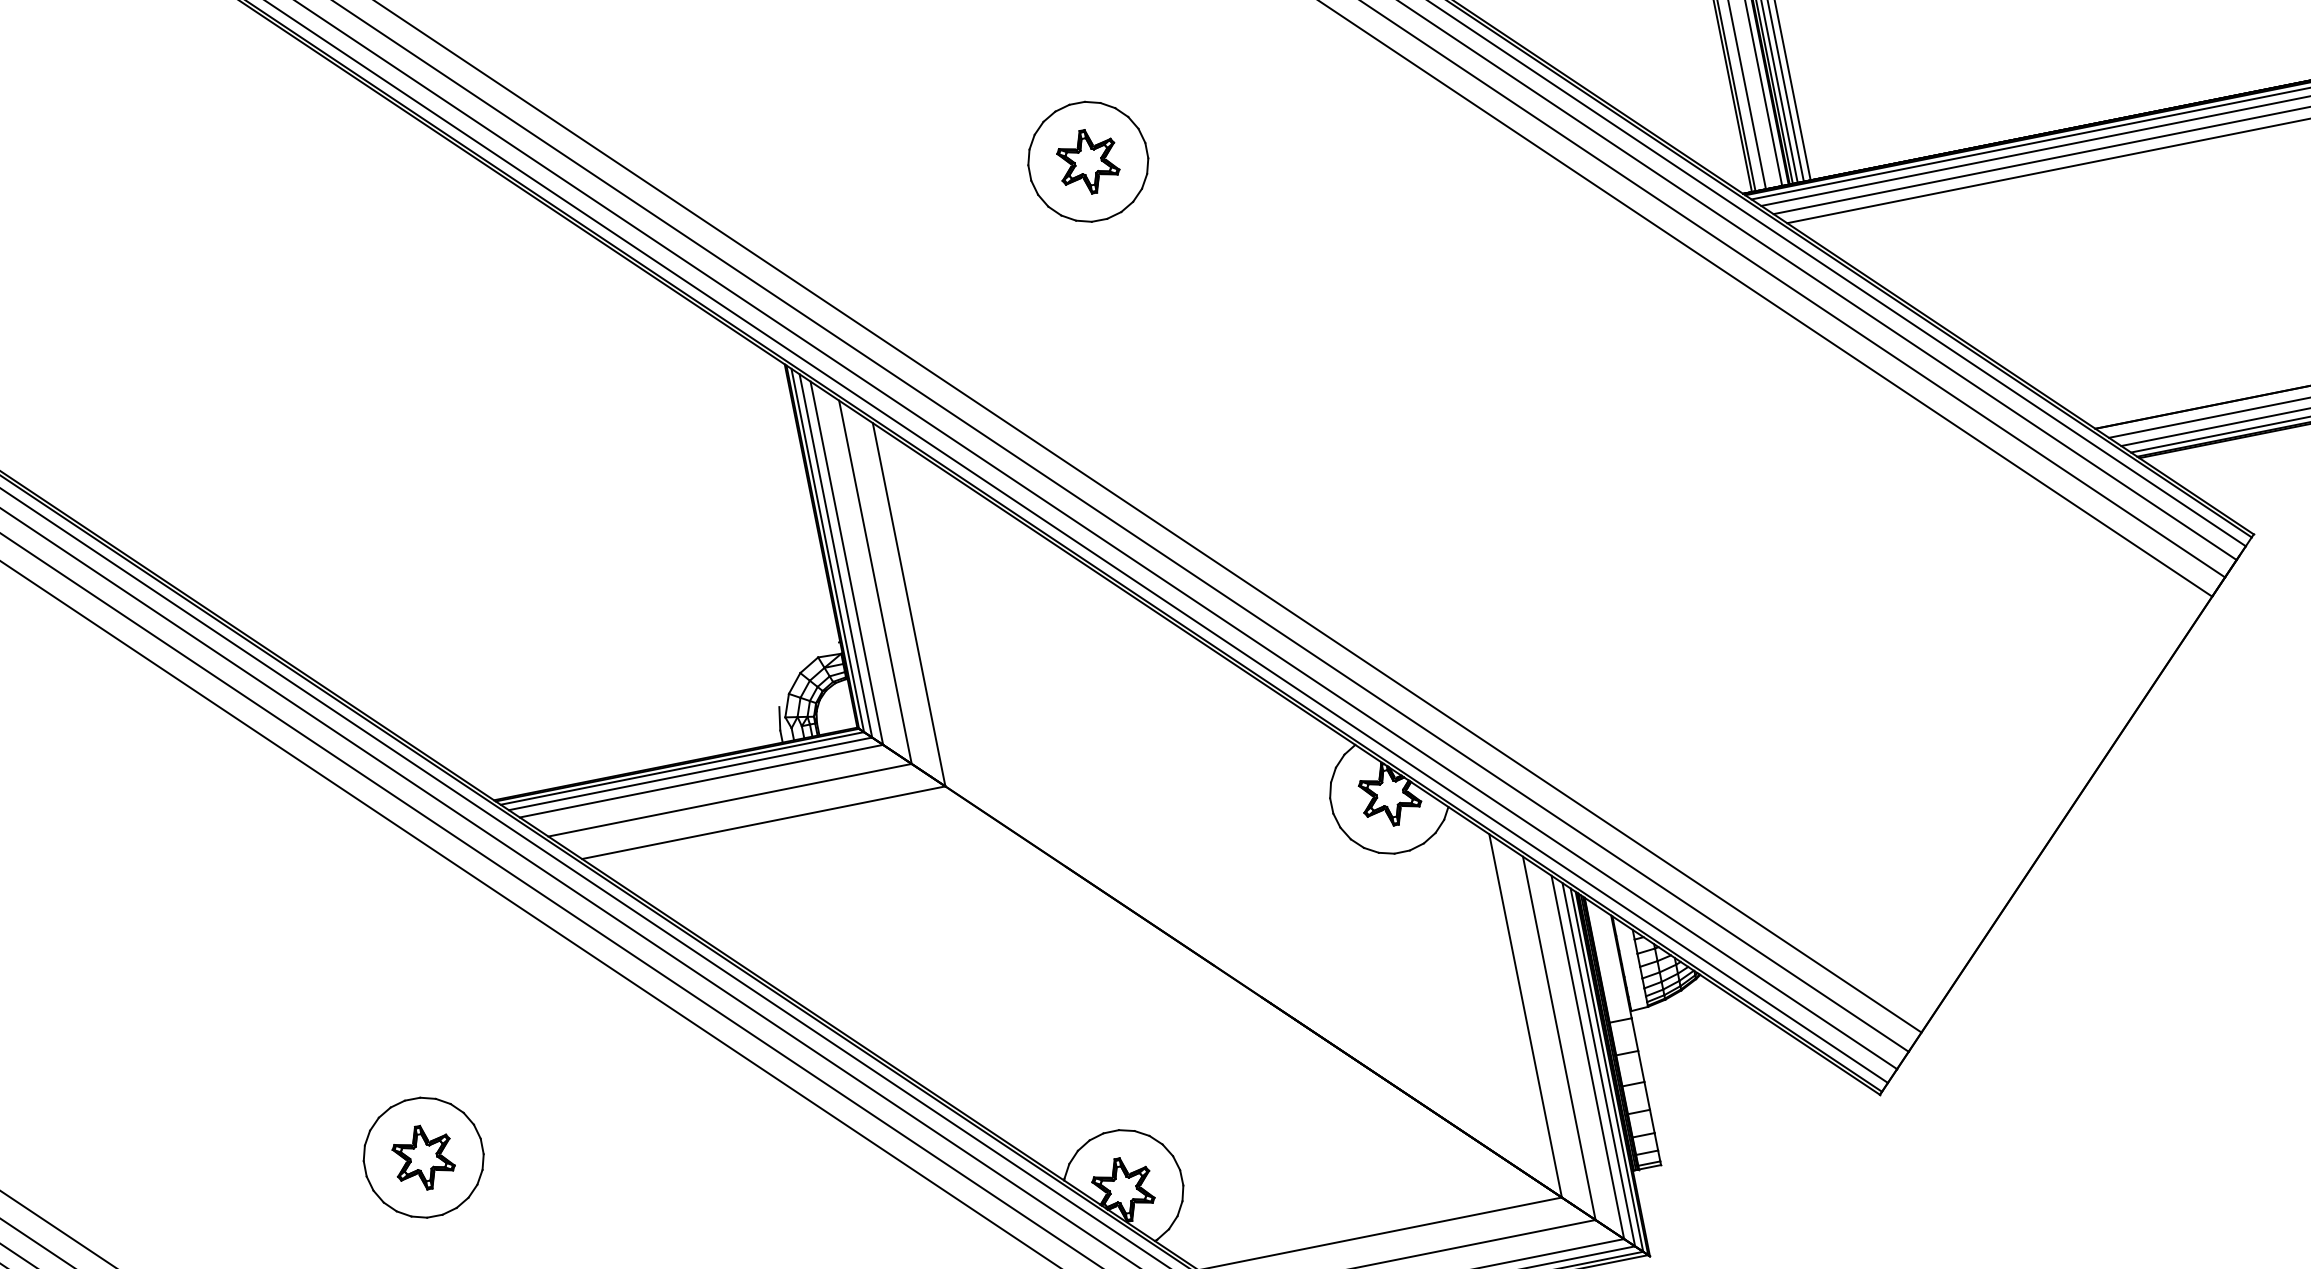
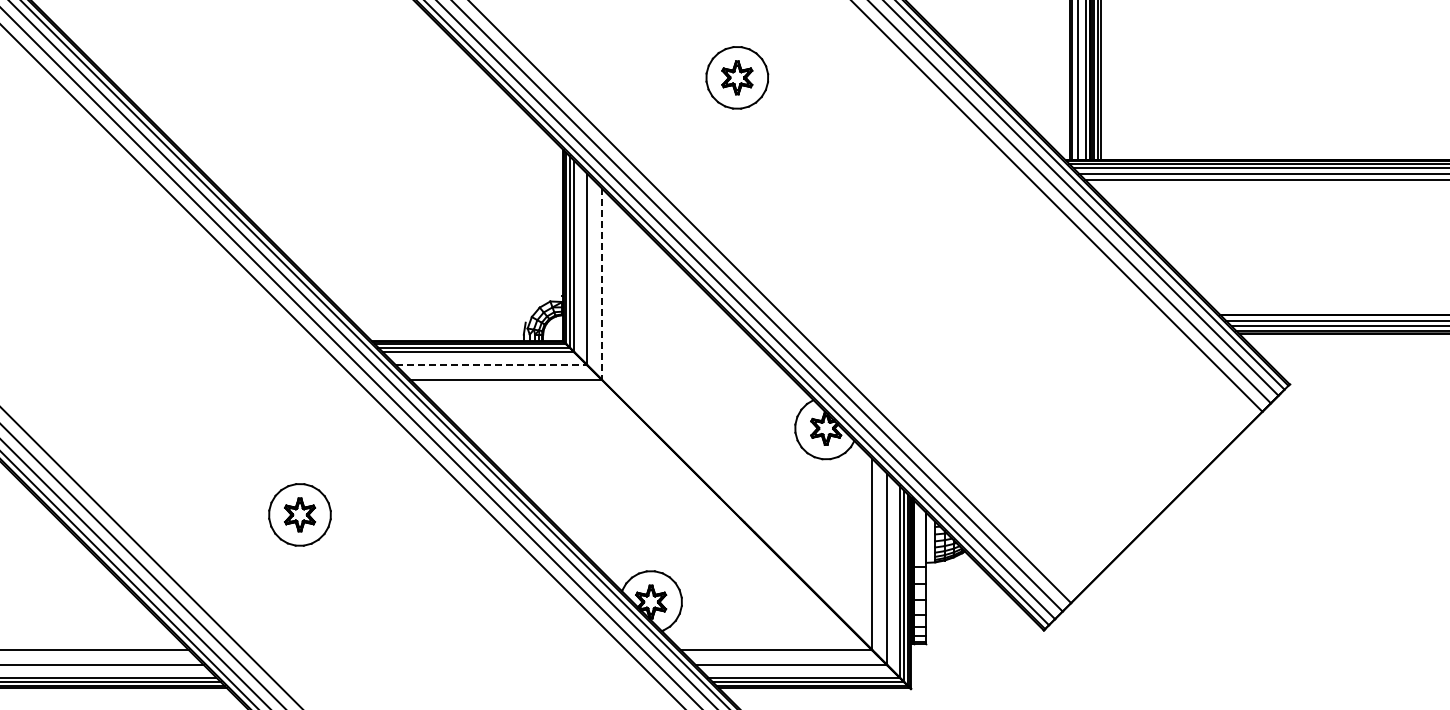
line: (908, 605) -> (601, 284), solid -> dashed
line: (730, 799) -> (491, 364), solid -> dashed

